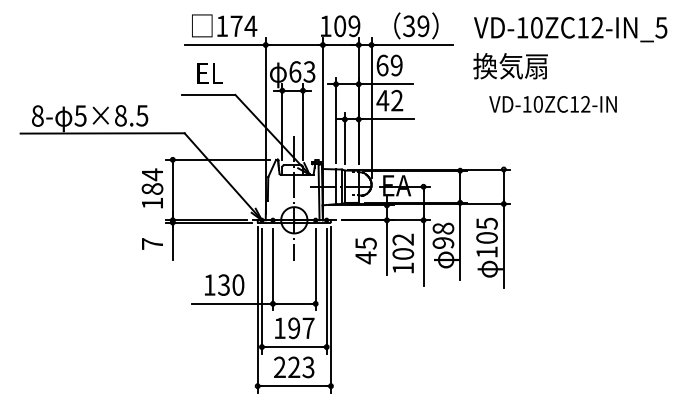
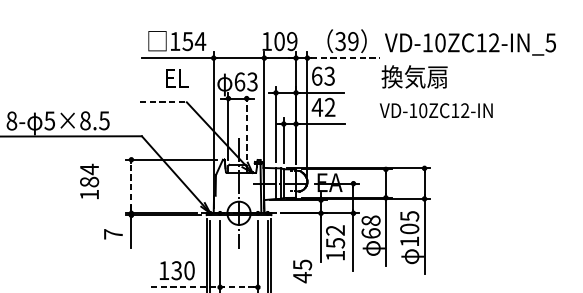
text: (236, 26) -> (187, 41), 174 -> 154
text: (570, 29) -> (470, 44), moved
line: (414, 45) -> (345, 58), solid -> dashed
text: (396, 65) -> (329, 76), 69 -> 63
text: (510, 66) -> (414, 77), moved
text: (209, 73) -> (176, 78), moved
line: (208, 94) -> (163, 101), solid -> dashed
text: (552, 104) -> (435, 110), moved
line: (303, 121) -> (247, 125), solid -> dashed
text: (152, 188) -> (89, 181), moved
line: (172, 189) -> (131, 186), solid -> dashed
text: (443, 242) -> (371, 232), 98 -> 68
text: (365, 250) -> (302, 271), moved
text: (403, 254) -> (335, 243), 102 -> 152
line: (251, 303) -> (201, 287), solid -> dashed

